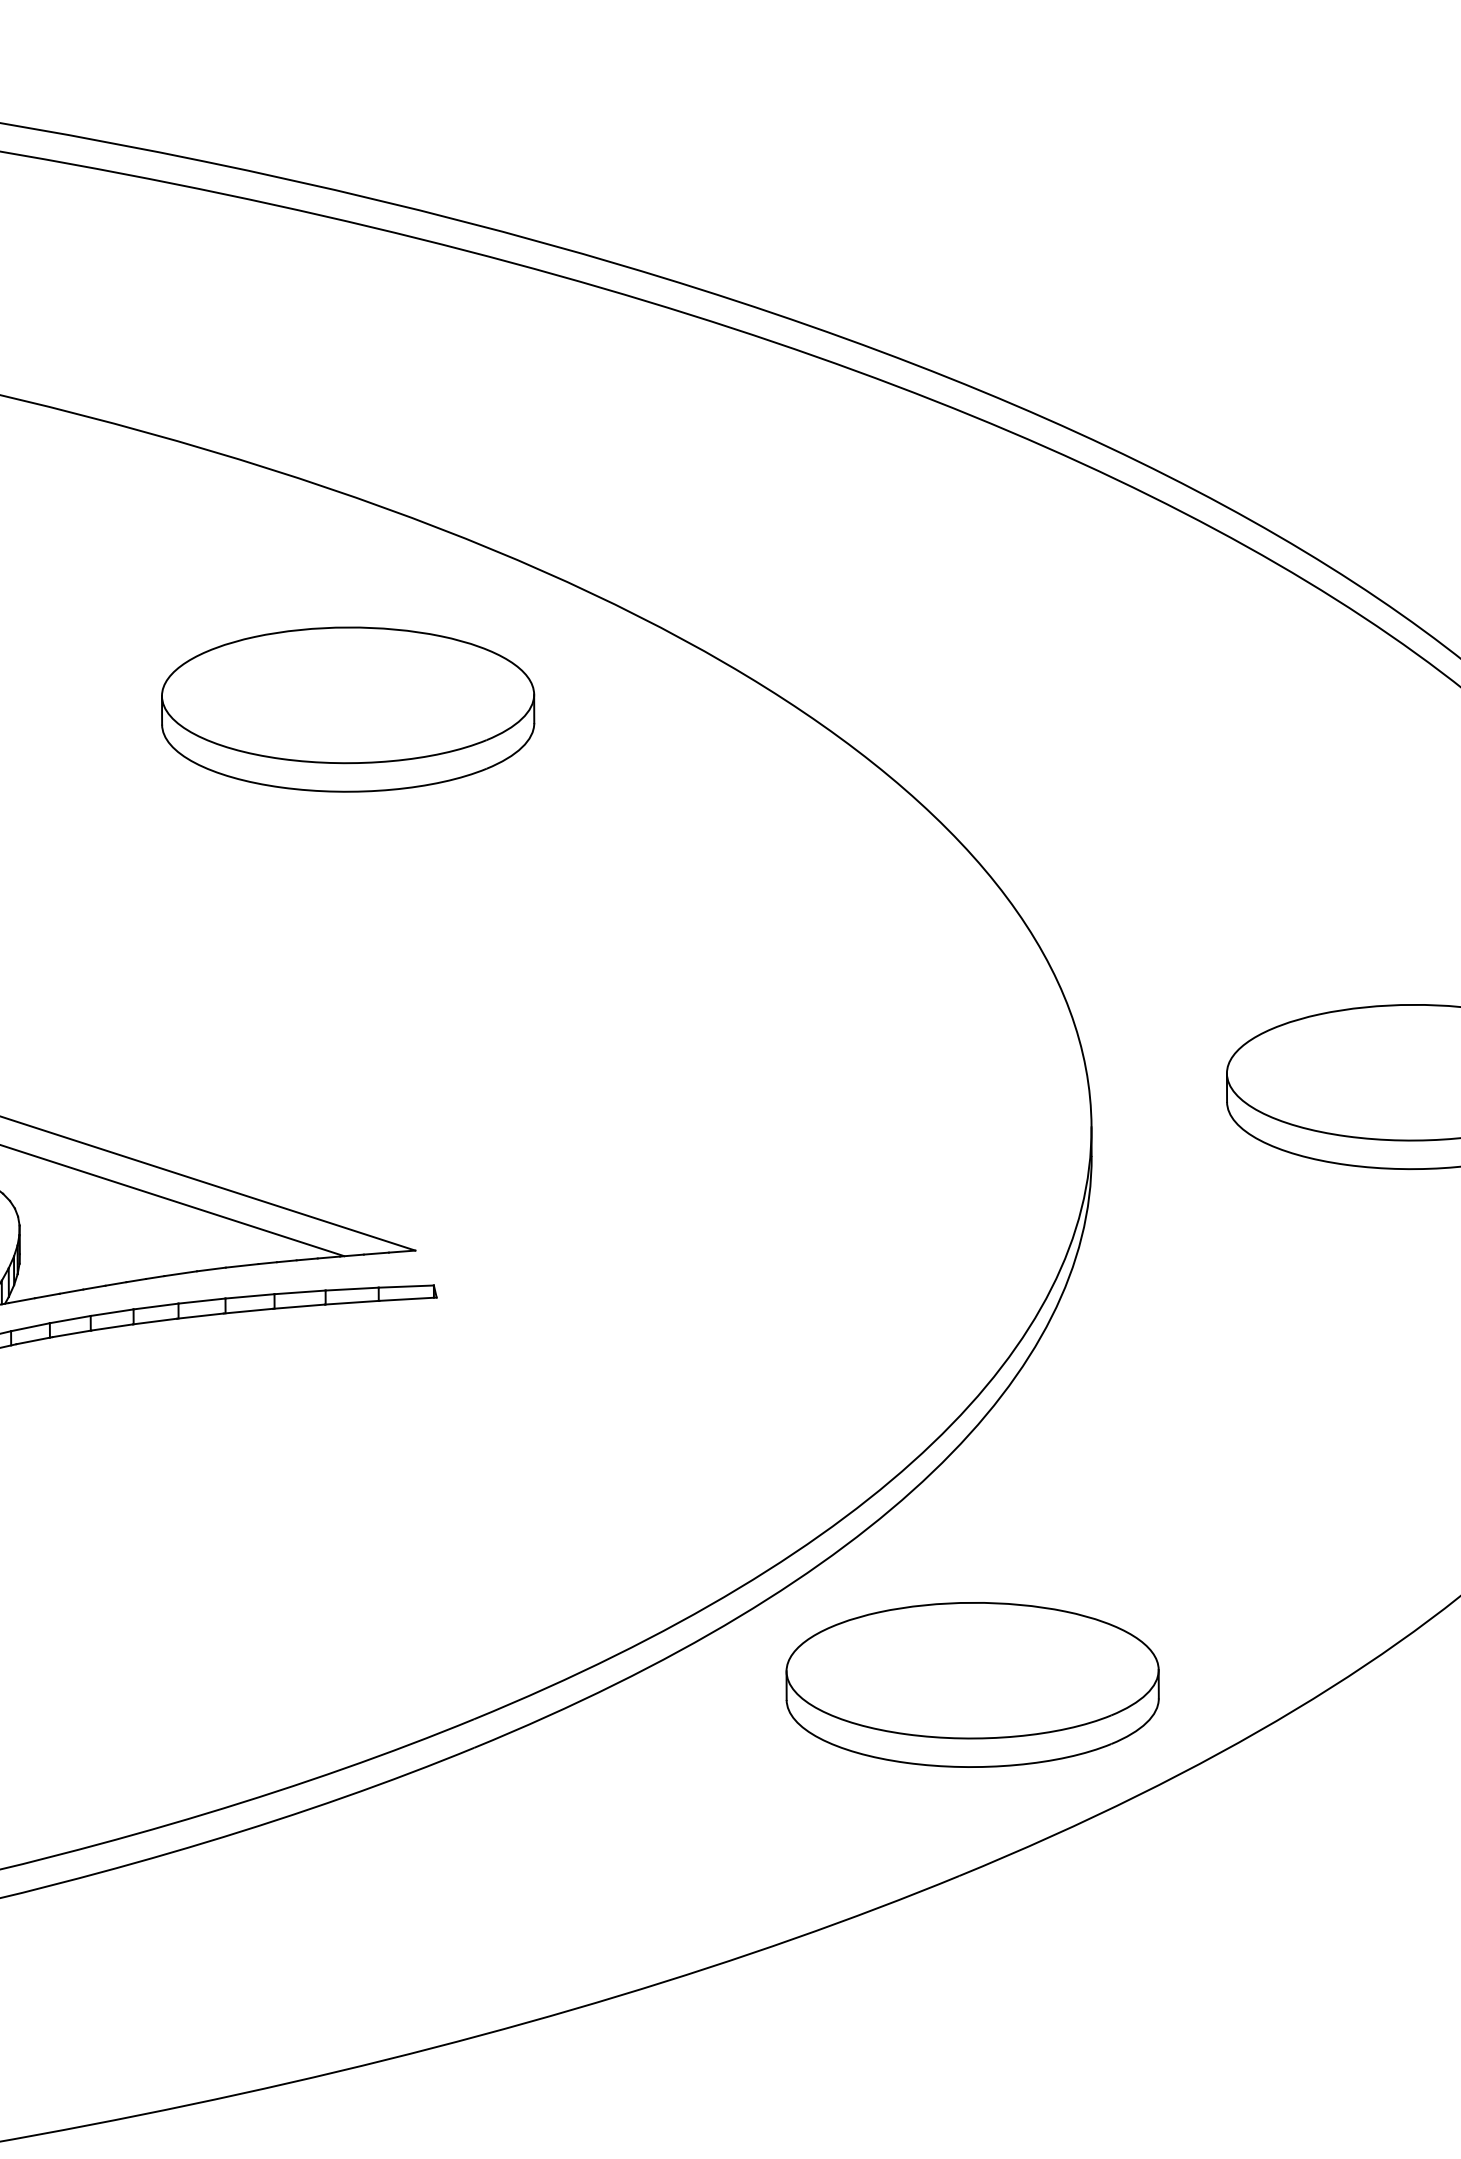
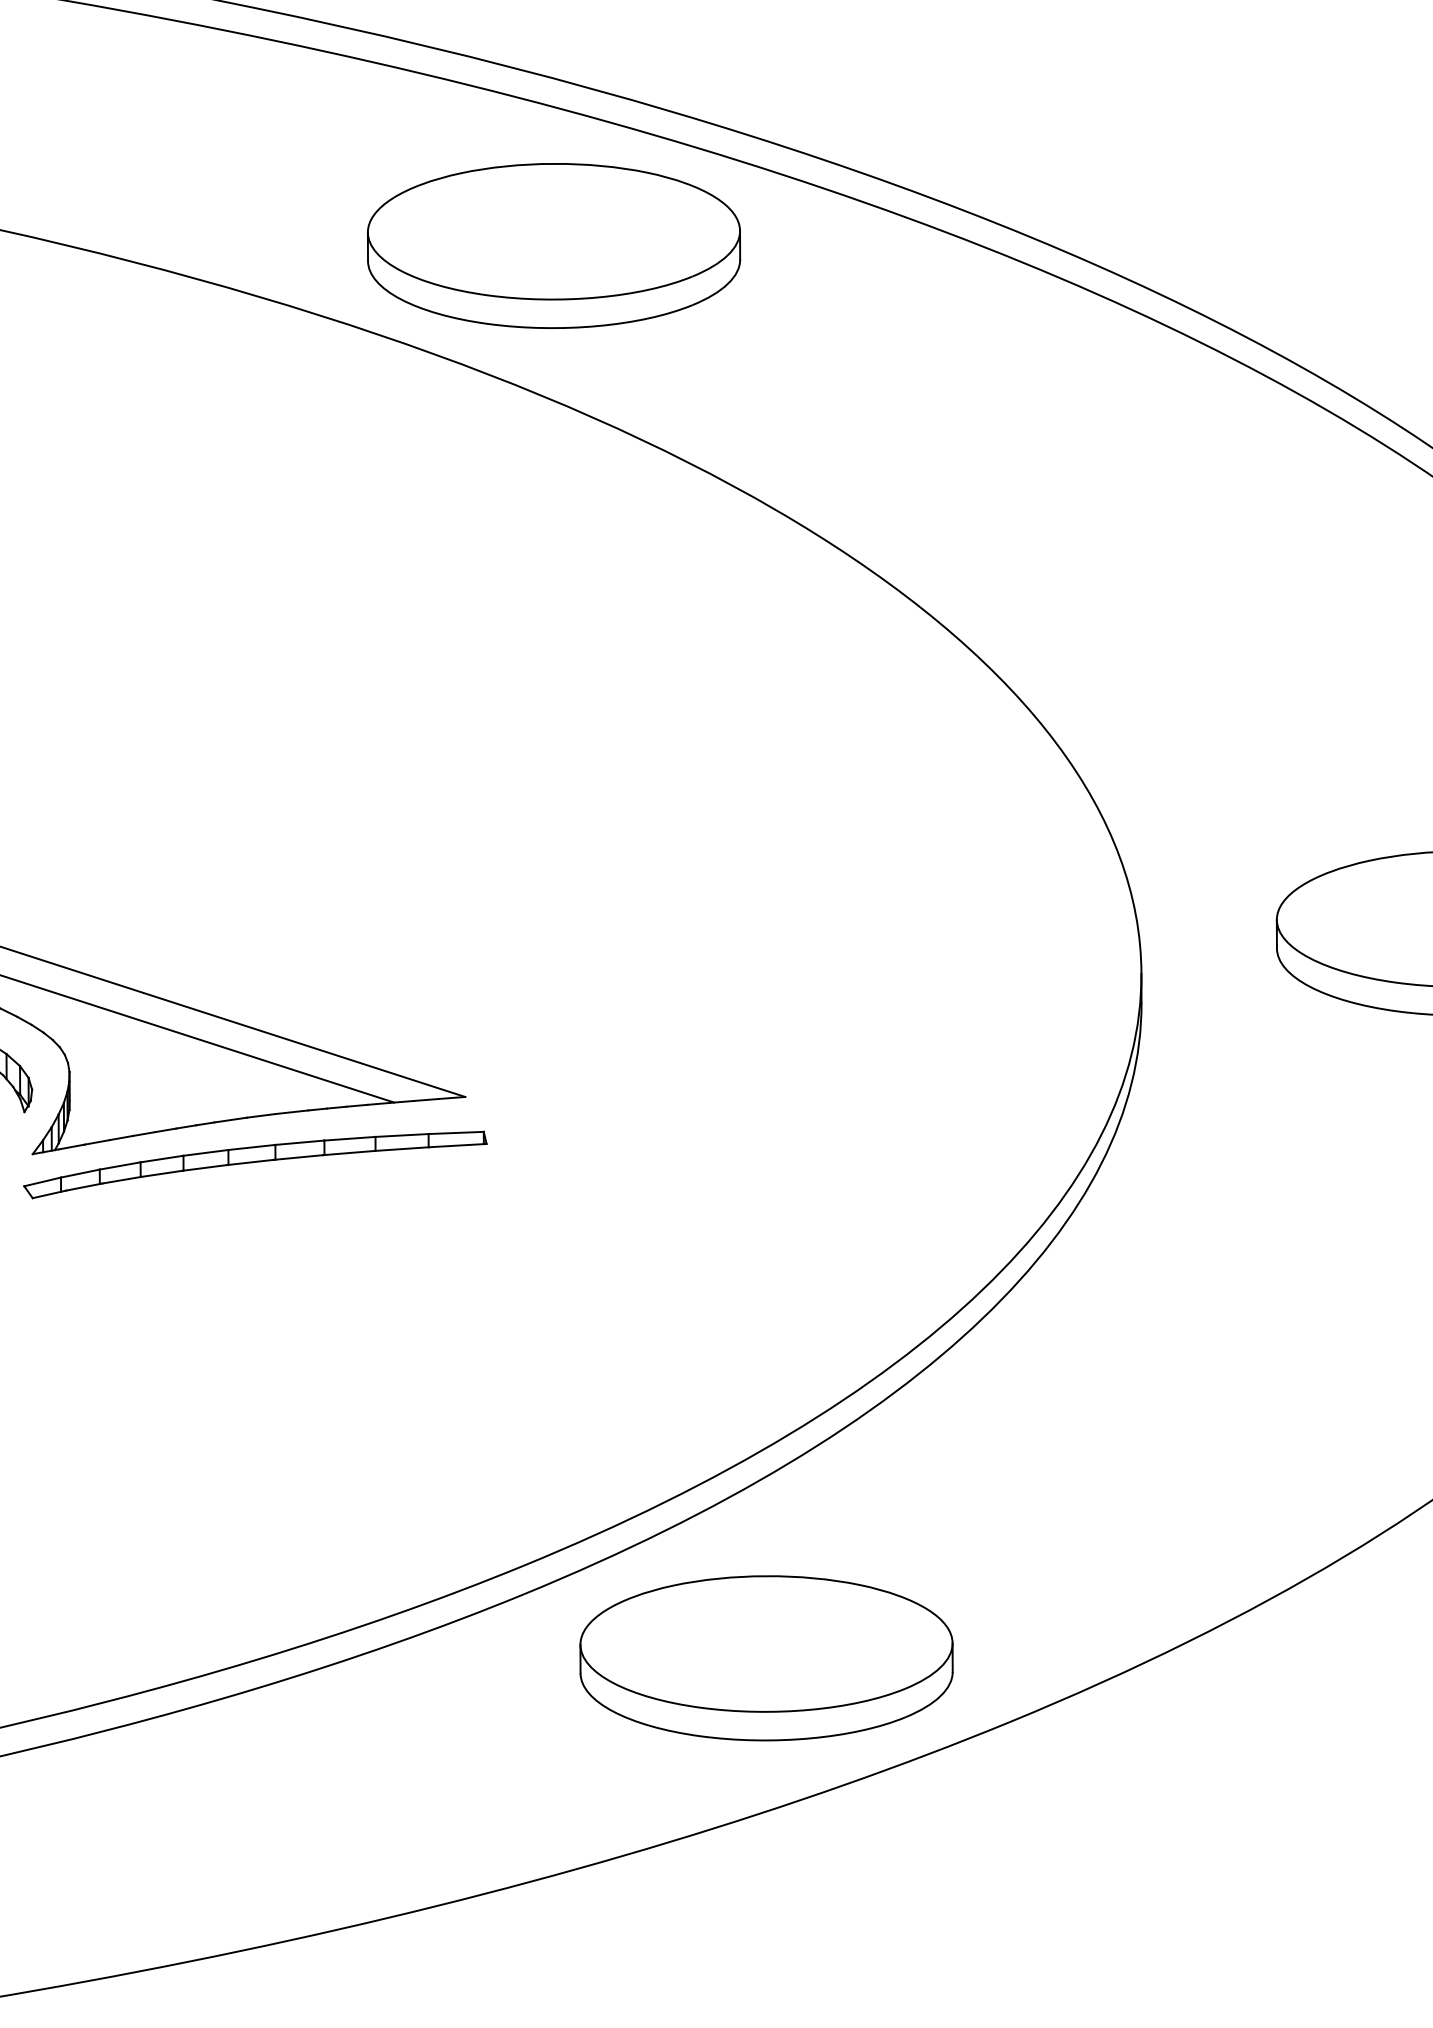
part: (348, 709) -> (554, 245), moved
part: (972, 1684) -> (766, 1657), moved

